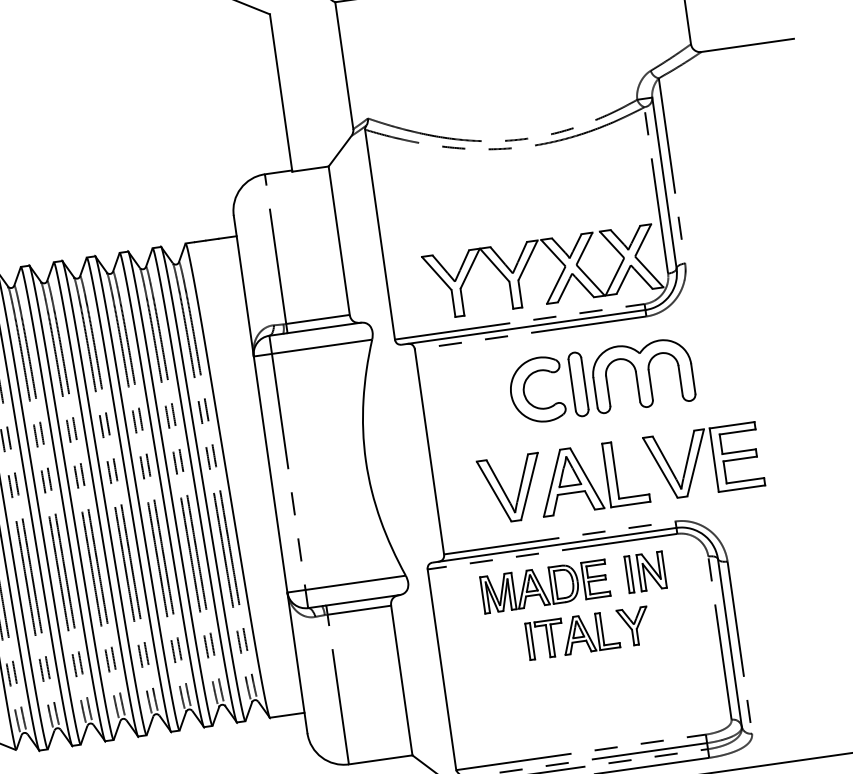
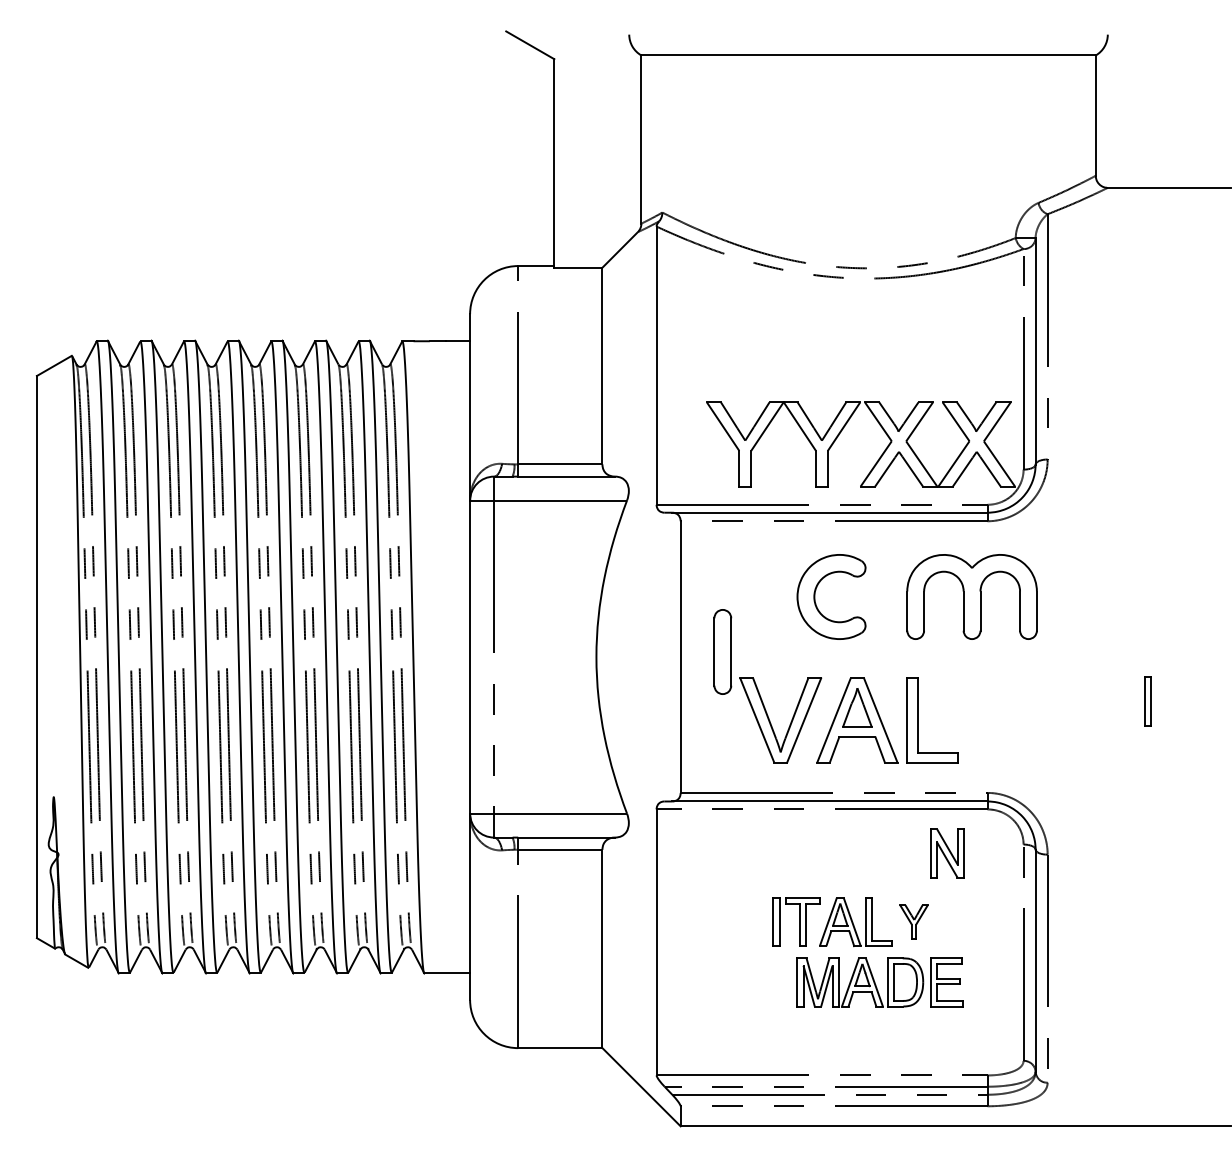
part: (578, 384) -> (722, 651), moved
part: (697, 461) -> (1026, 718), removed
part: (629, 574) -> (1147, 701), moved
part: (544, 586) -> (879, 982), moved
part: (633, 626) -> (913, 921), size x0.7

